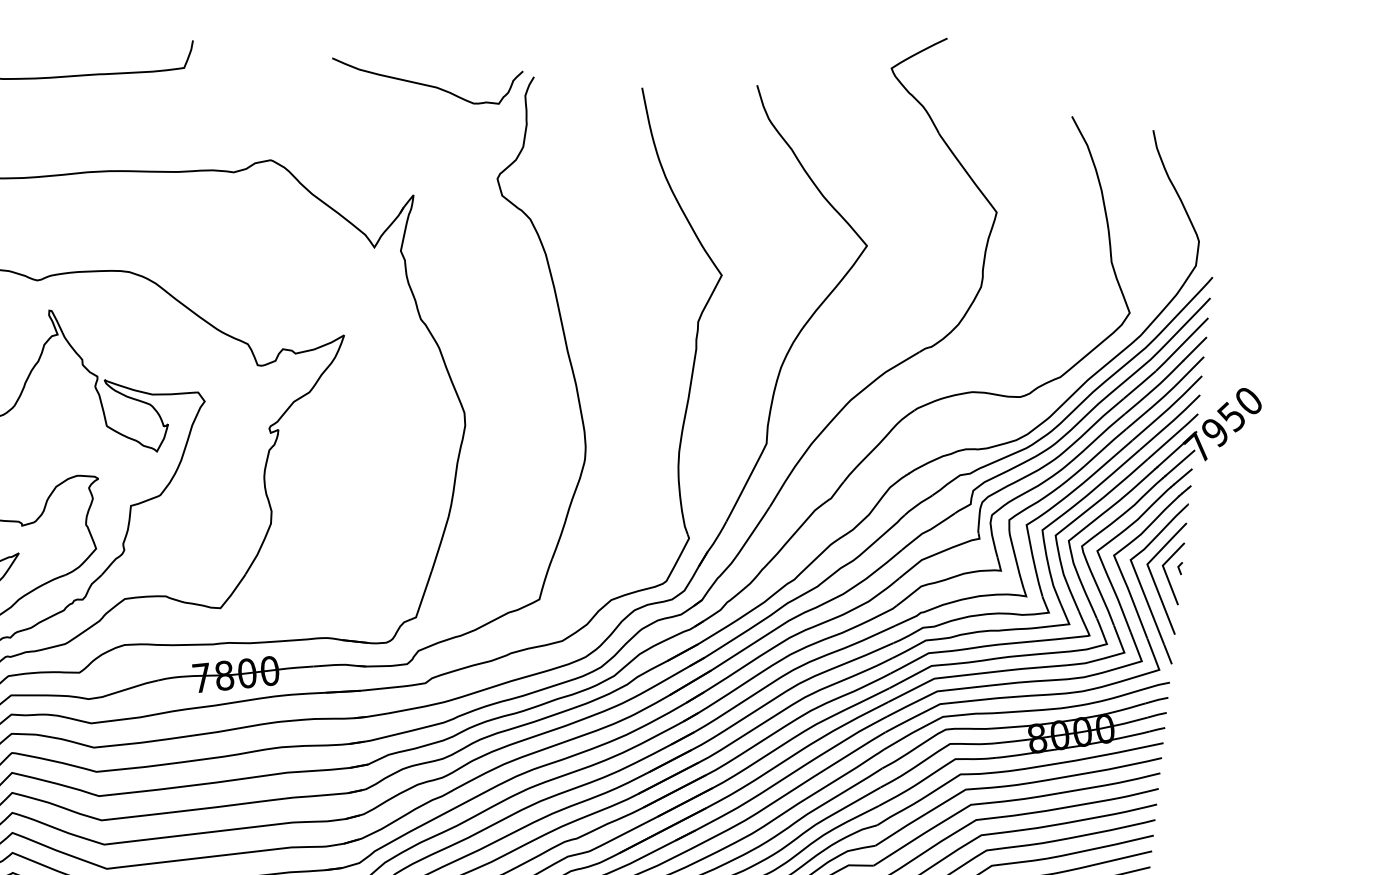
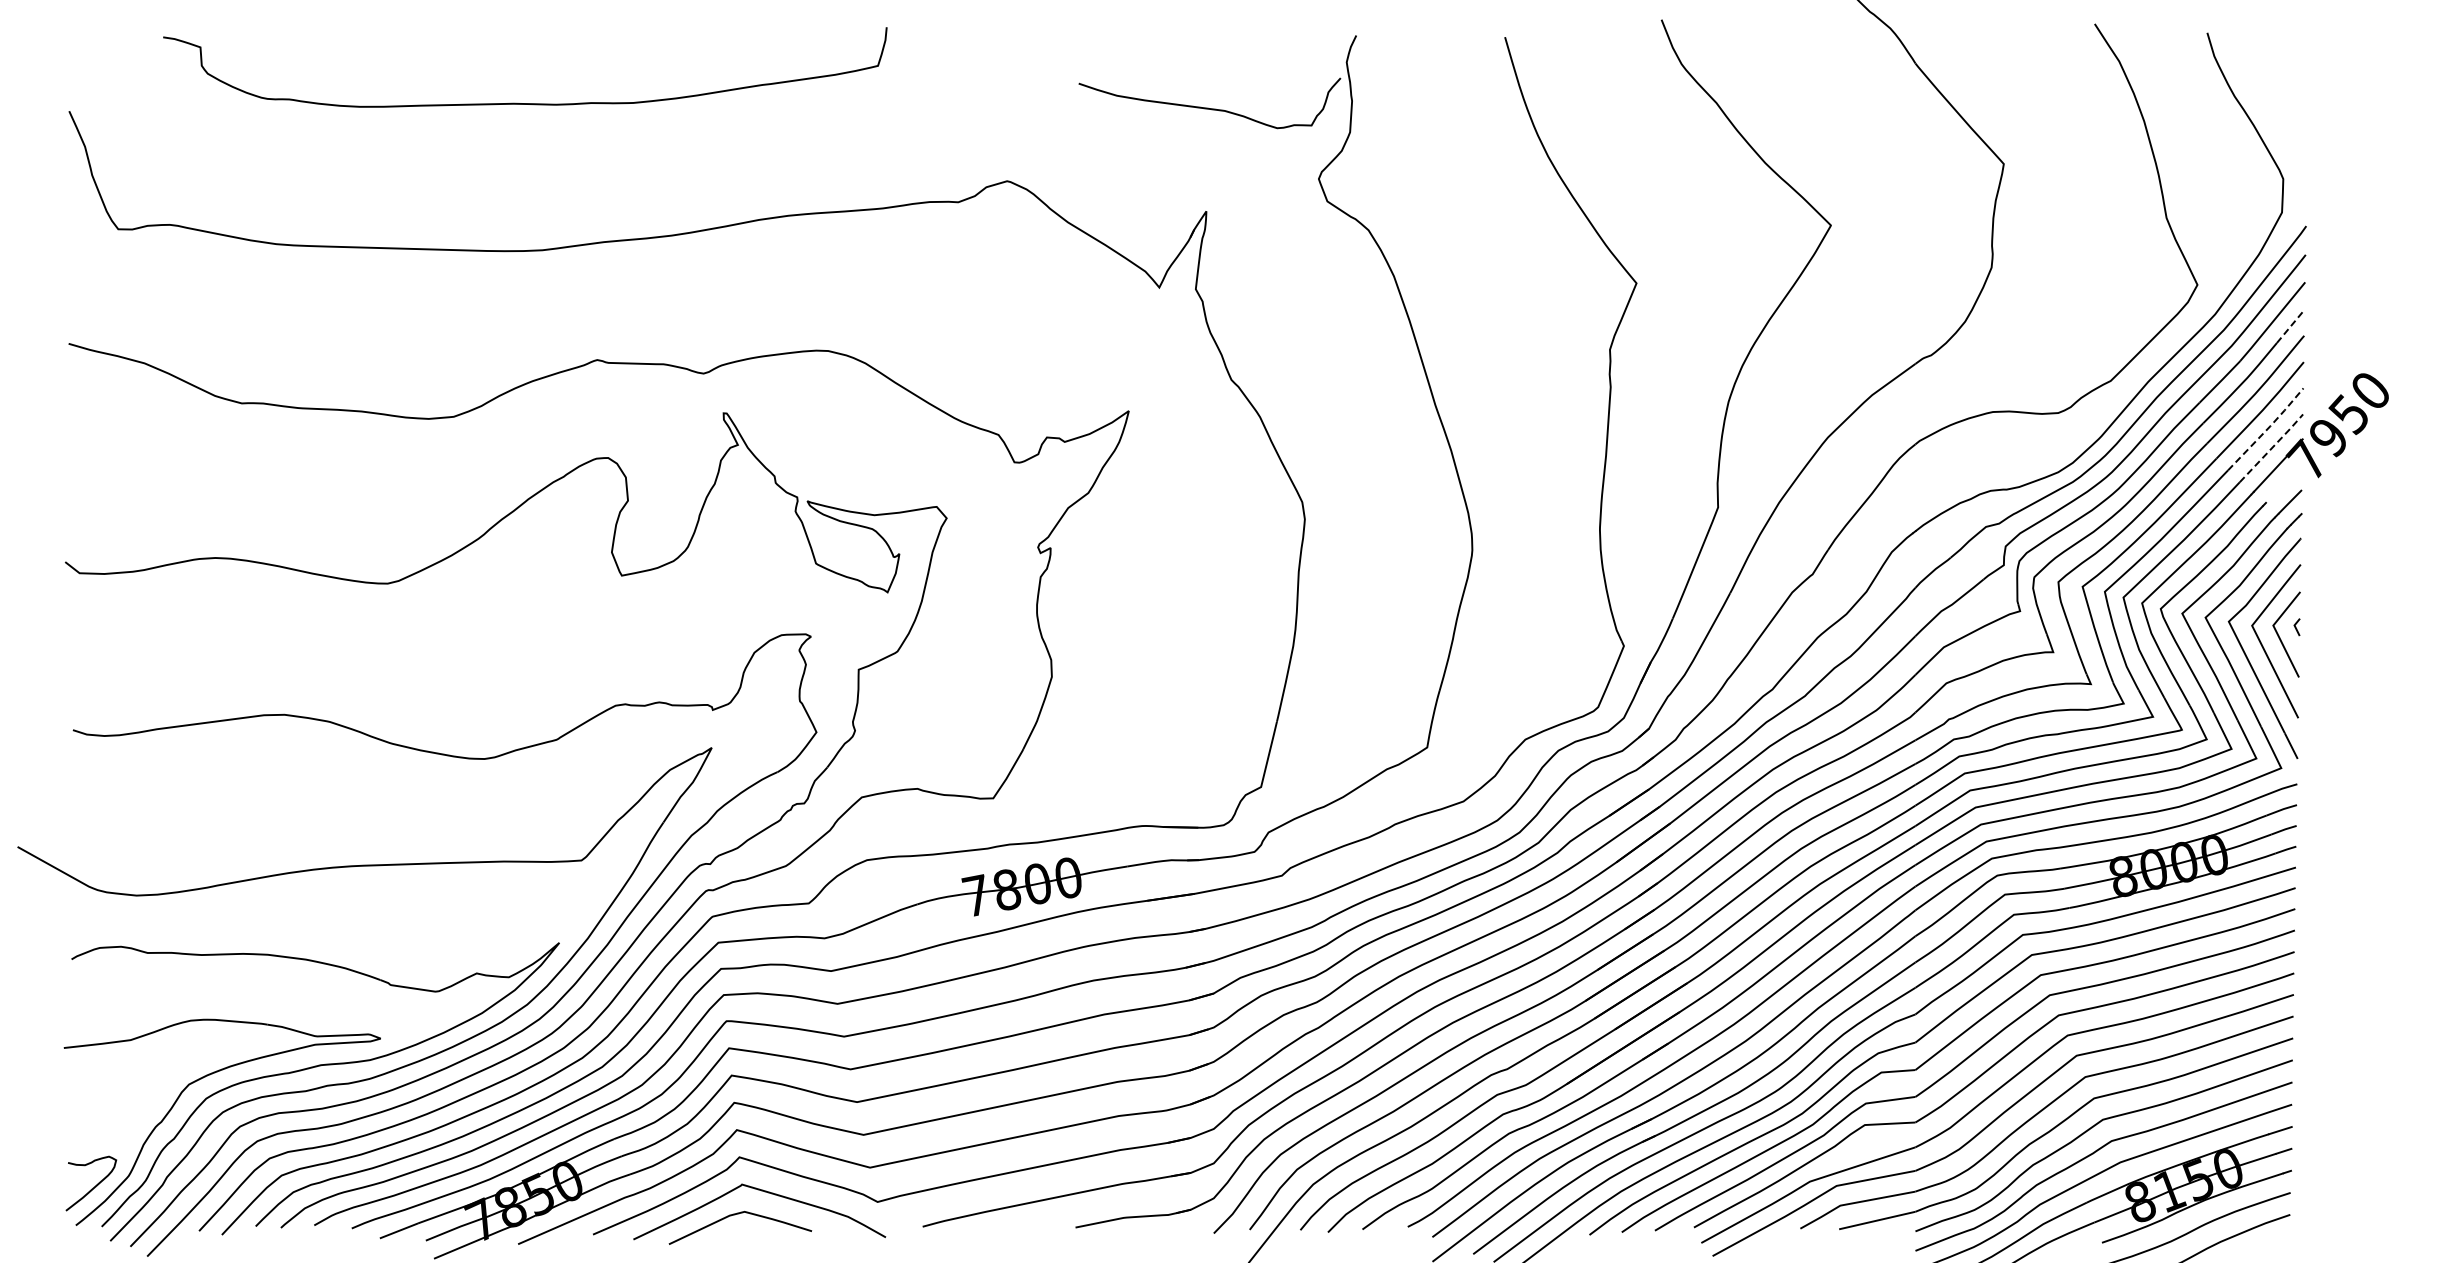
curve: (425, 84) -> (1208, 107), moved
line: (1194, 349) -> (2290, 326), solid -> dashed
line: (1171, 421) -> (2267, 428), solid -> dashed
line: (1173, 436) -> (2272, 447), solid -> dashed
line: (1180, 463) -> (2284, 483), removed

